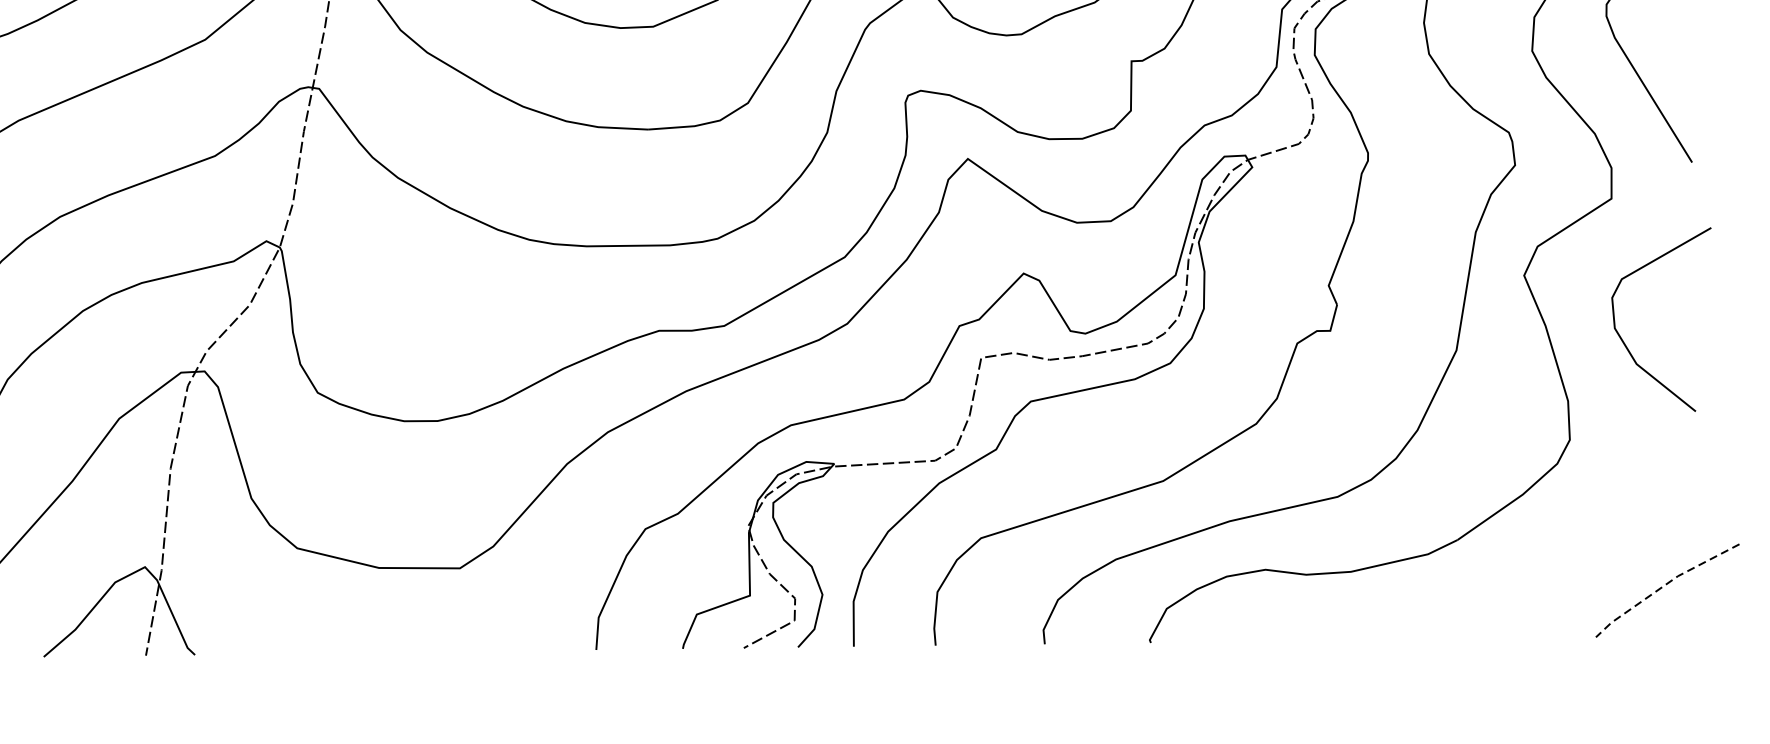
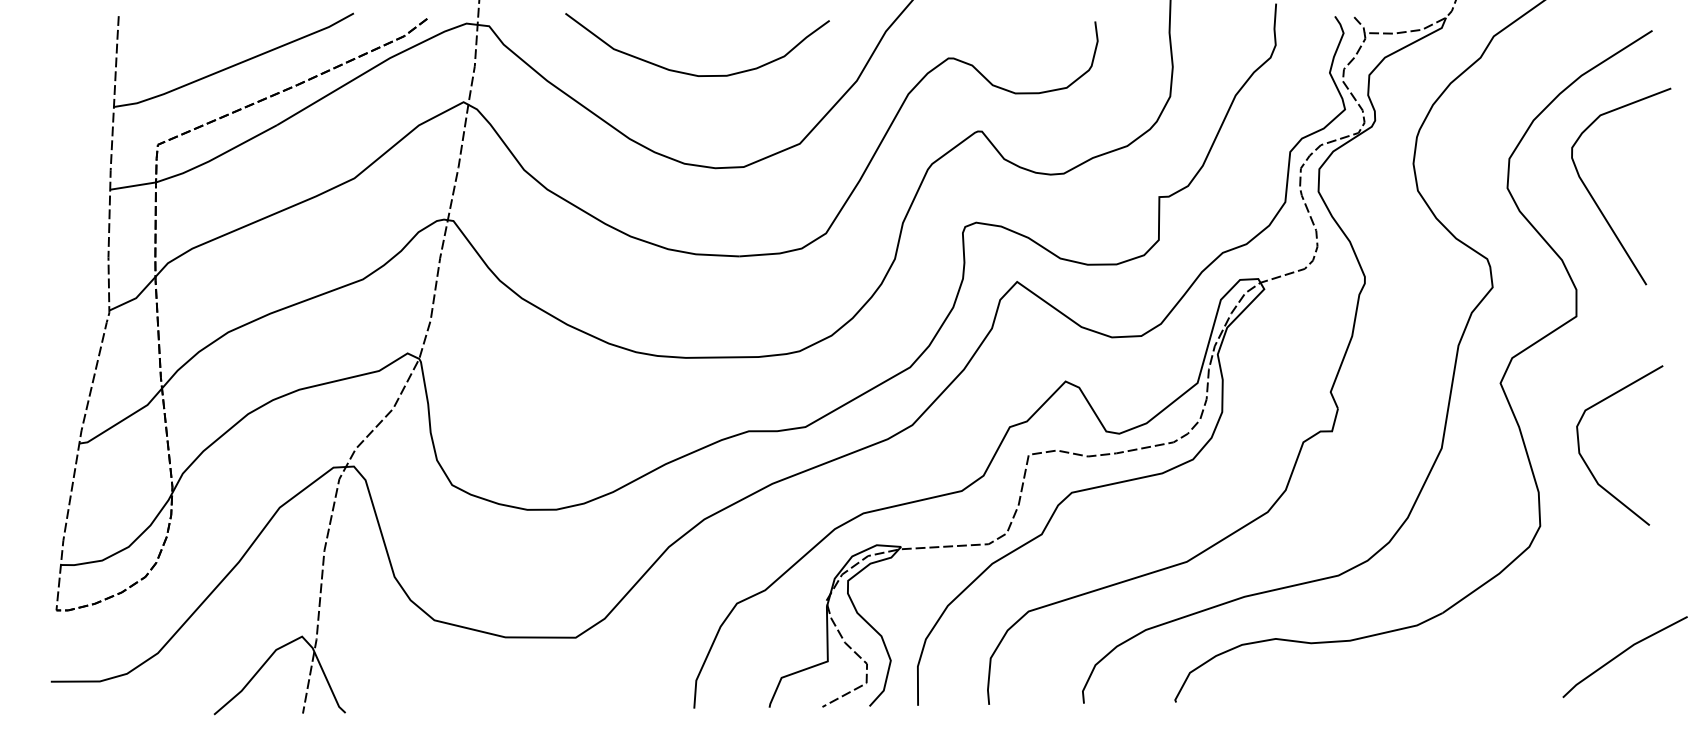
curve: (1623, 339) -> (1586, 462), moved
line: (1663, 586) -> (1621, 653), dashed -> solid

